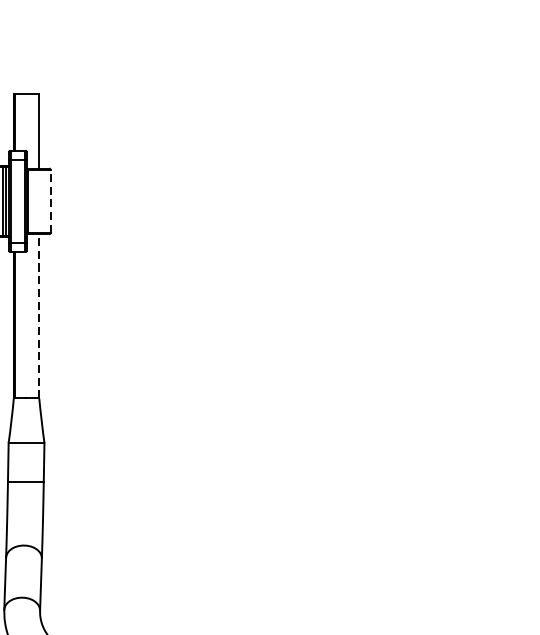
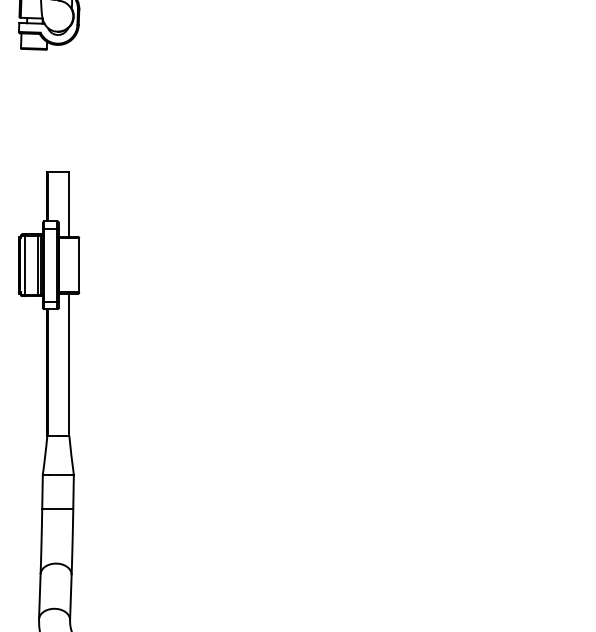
line: (50, 200) -> (79, 264), dashed -> solid
line: (39, 315) -> (69, 364), dashed -> solid

